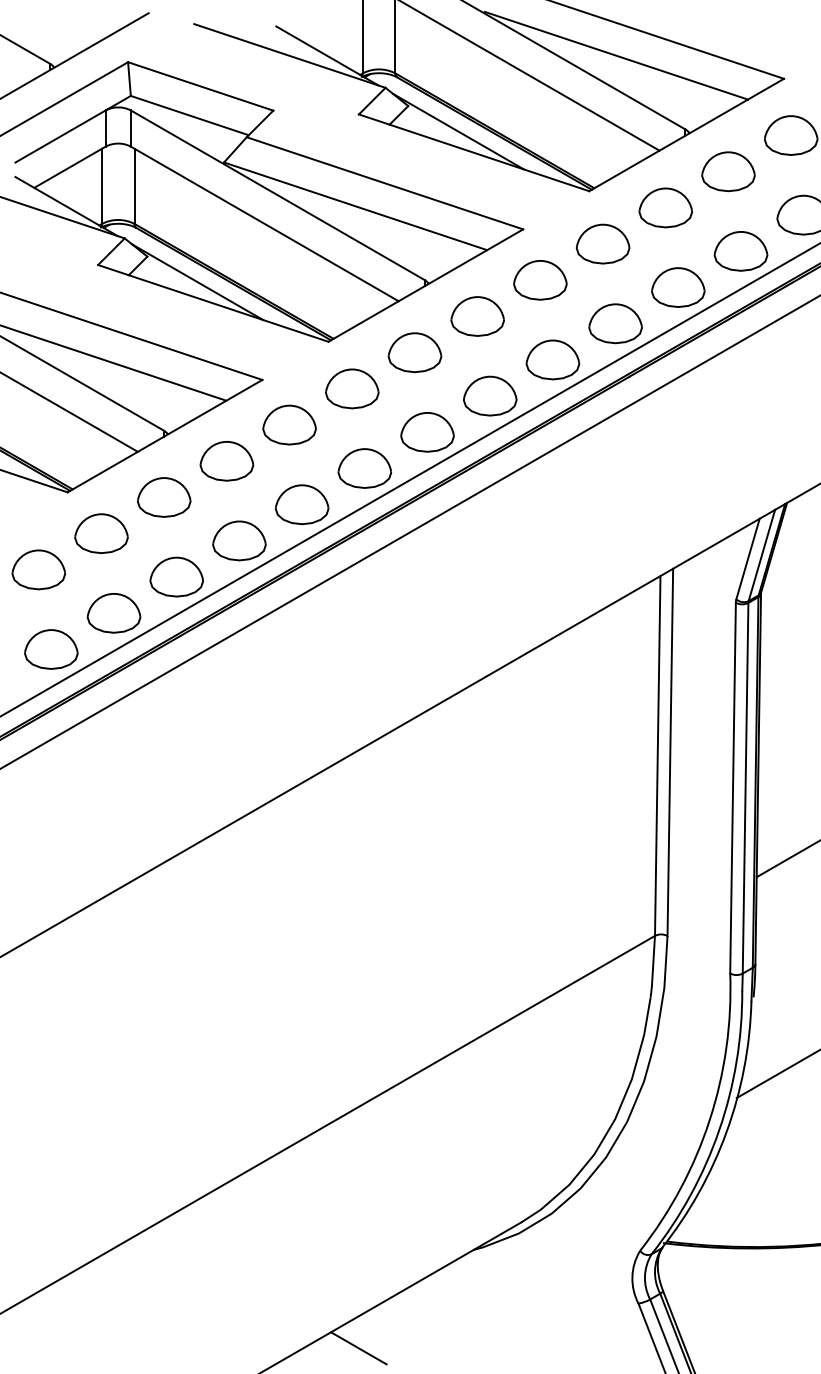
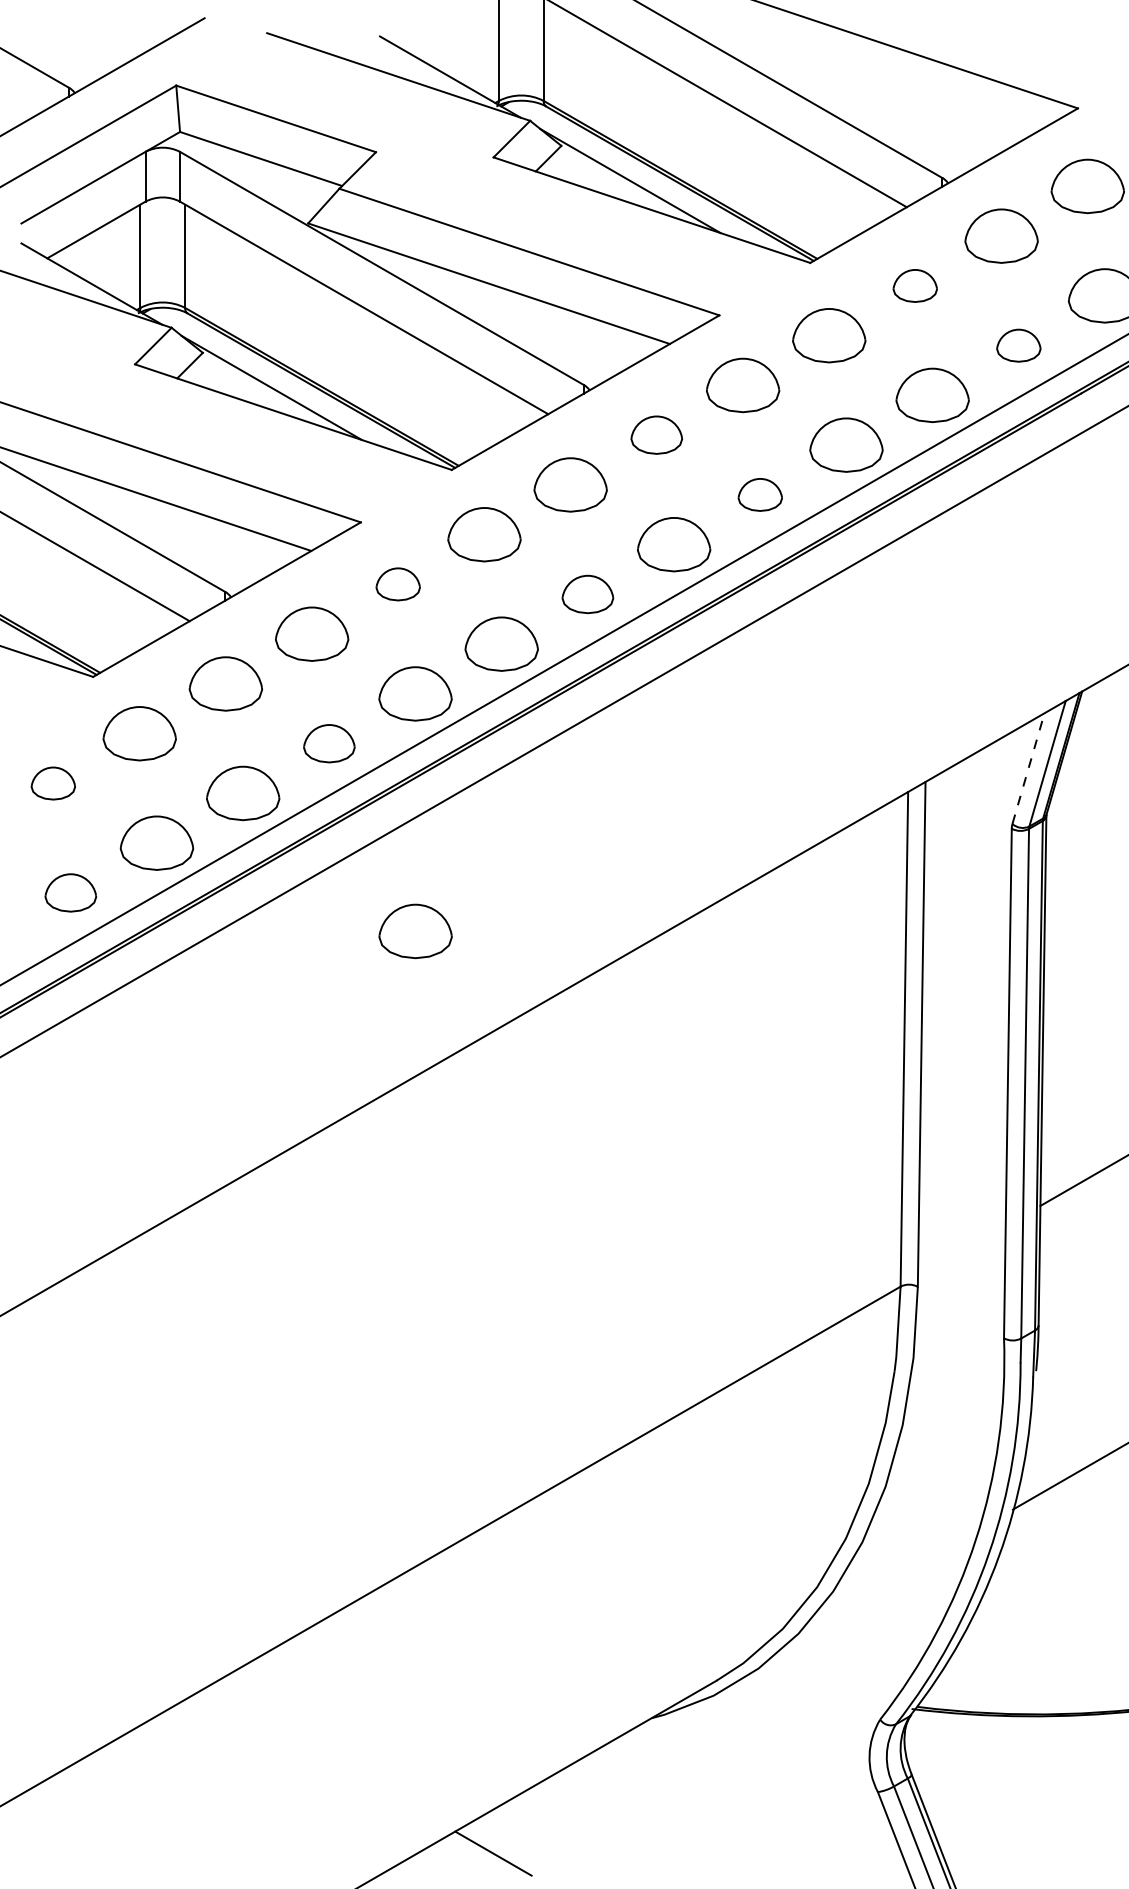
line: (616, 55) -> (847, 76), removed
part: (665, 207) -> (915, 285), size x0.6
part: (740, 251) -> (1018, 345), size x0.6
part: (477, 316) -> (656, 435), size x0.7
part: (552, 359) -> (759, 494), size x0.6
part: (289, 424) -> (398, 583), size x0.6
part: (427, 432) -> (587, 594), size x0.7
part: (239, 540) -> (329, 743), size x0.7
line: (748, 559) -> (1029, 769), solid -> dashed
part: (38, 569) -> (53, 782), size x0.6
part: (51, 649) -> (70, 892), size x0.7
part: (302, 677) -> (416, 931), added

